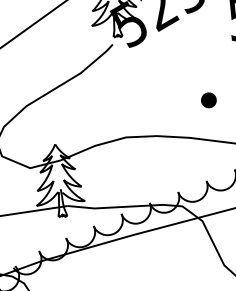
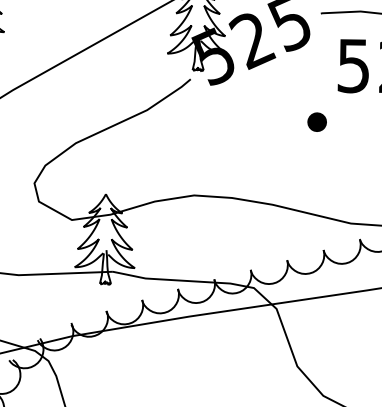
part: (208, 99) -> (316, 121), moved

